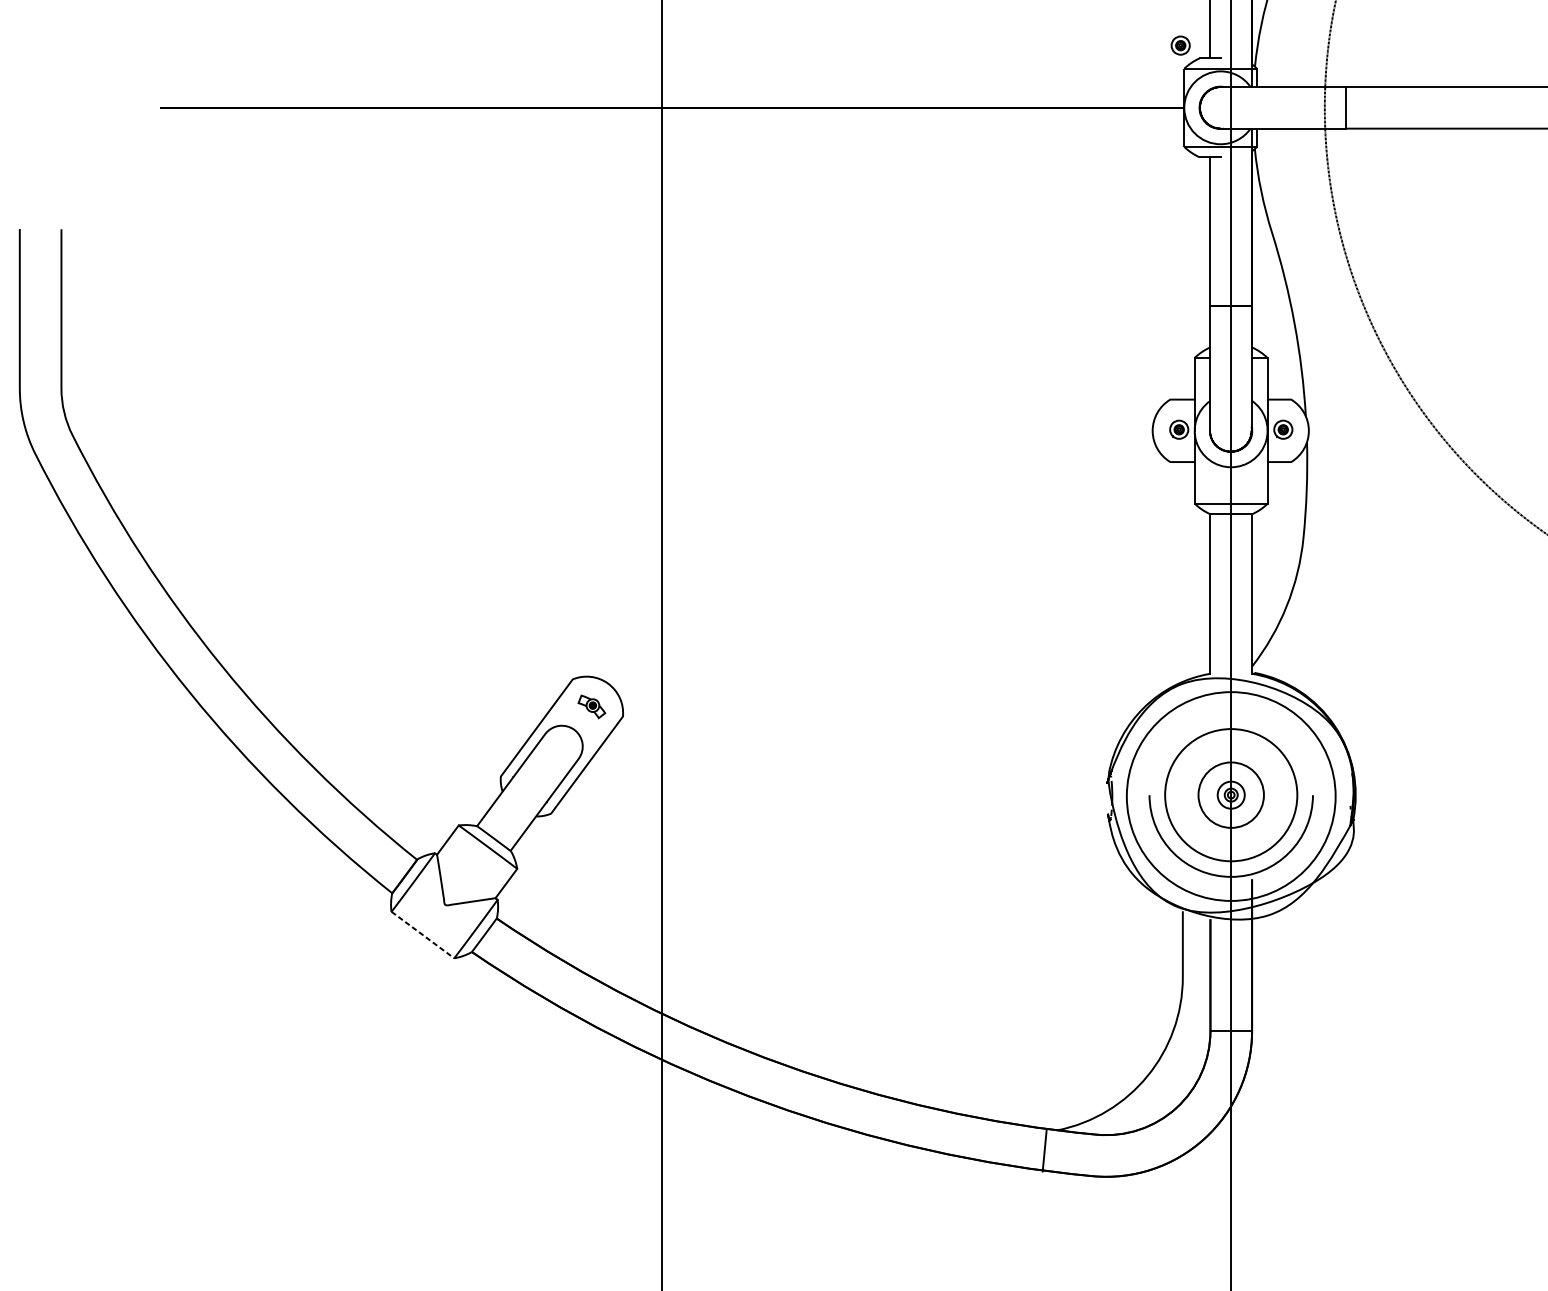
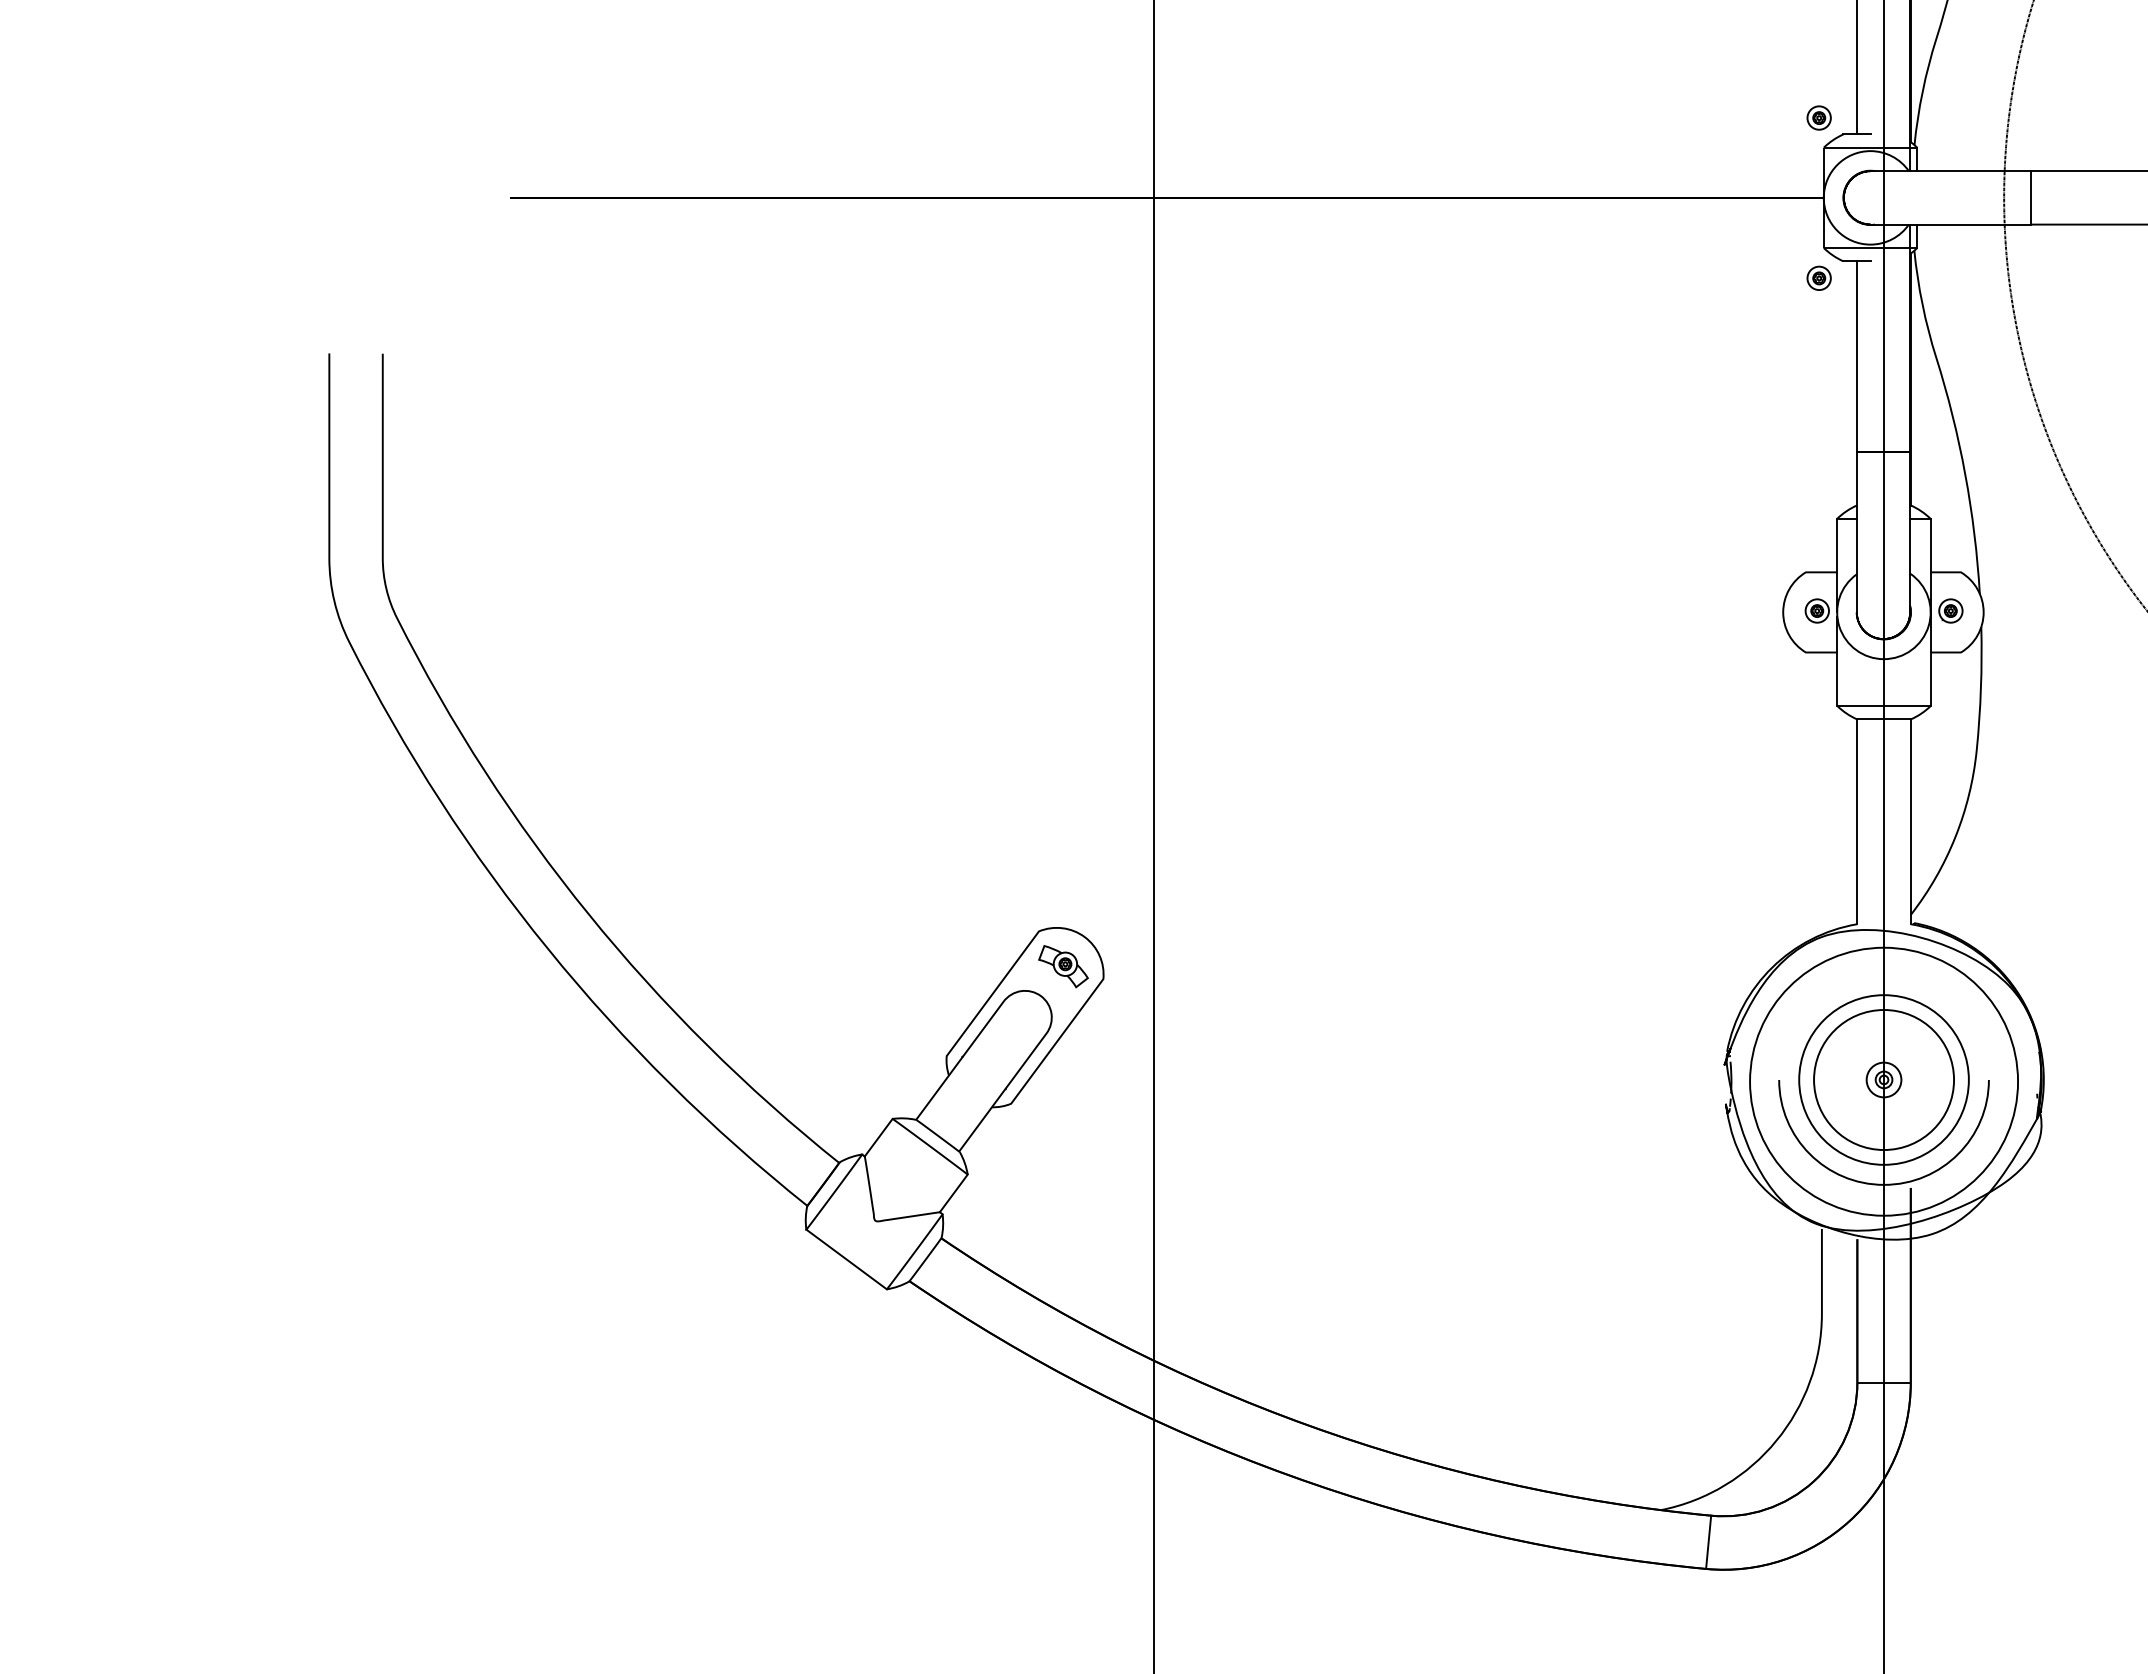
part: (1180, 169) -> (1818, 277), added
part: (591, 706) -> (1063, 966), size x1.43
circle: (1231, 795) -> (1884, 1080), size x1.67
line: (423, 935) -> (847, 1259), dashed -> solid
line: (1044, 1150) -> (1708, 1541), moved

